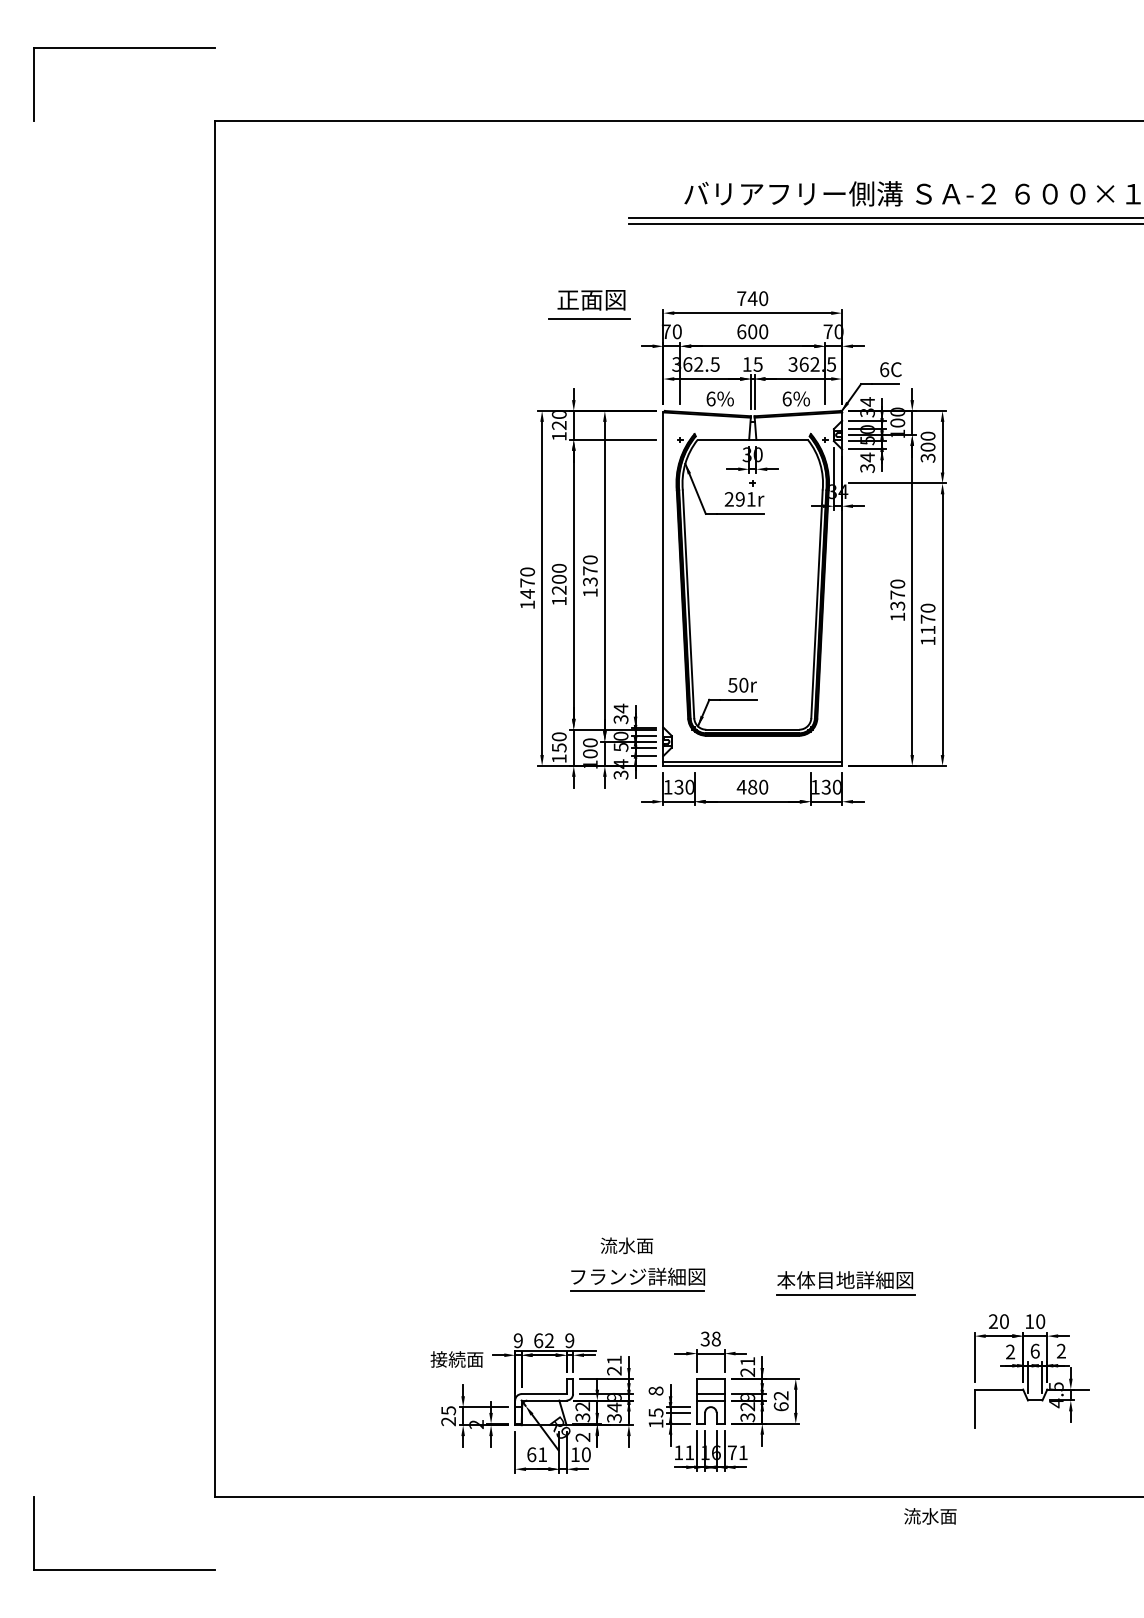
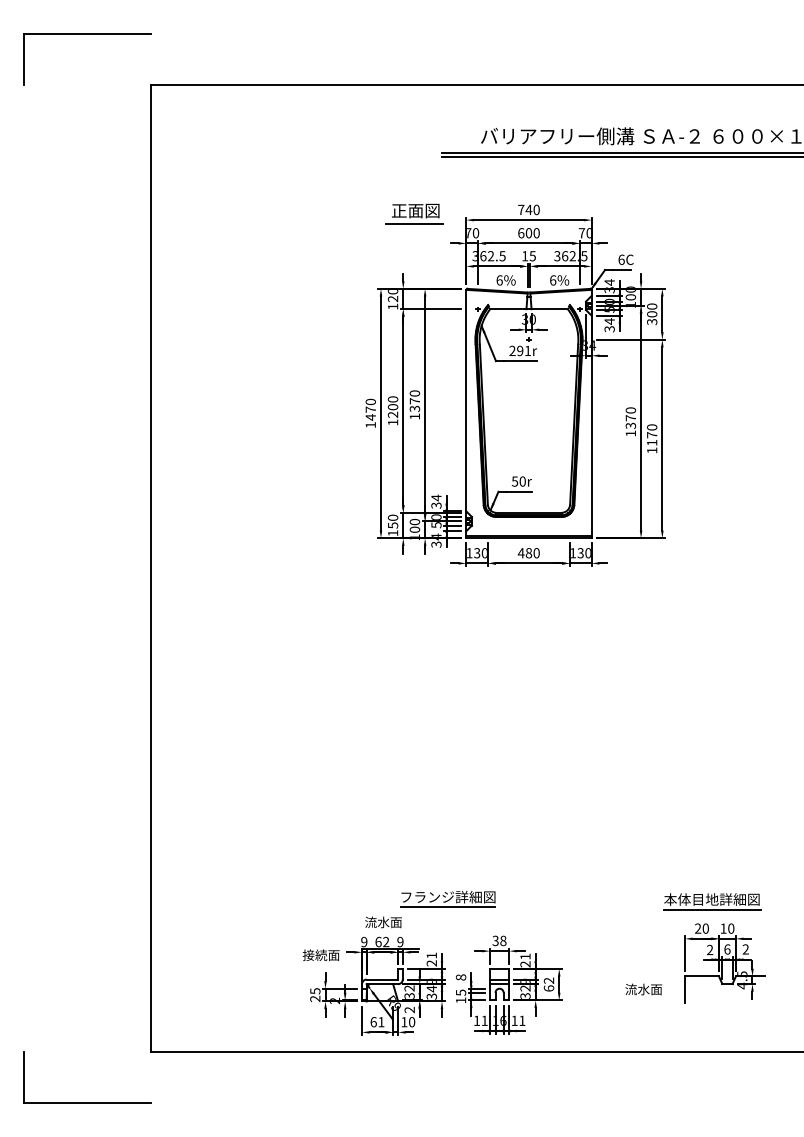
text: (626, 1245) -> (383, 922), moved
part: (845, 1282) -> (712, 901), moved
text: (732, 1452) -> (514, 1020), 71 -> 11
text: (929, 1516) -> (643, 989), moved

